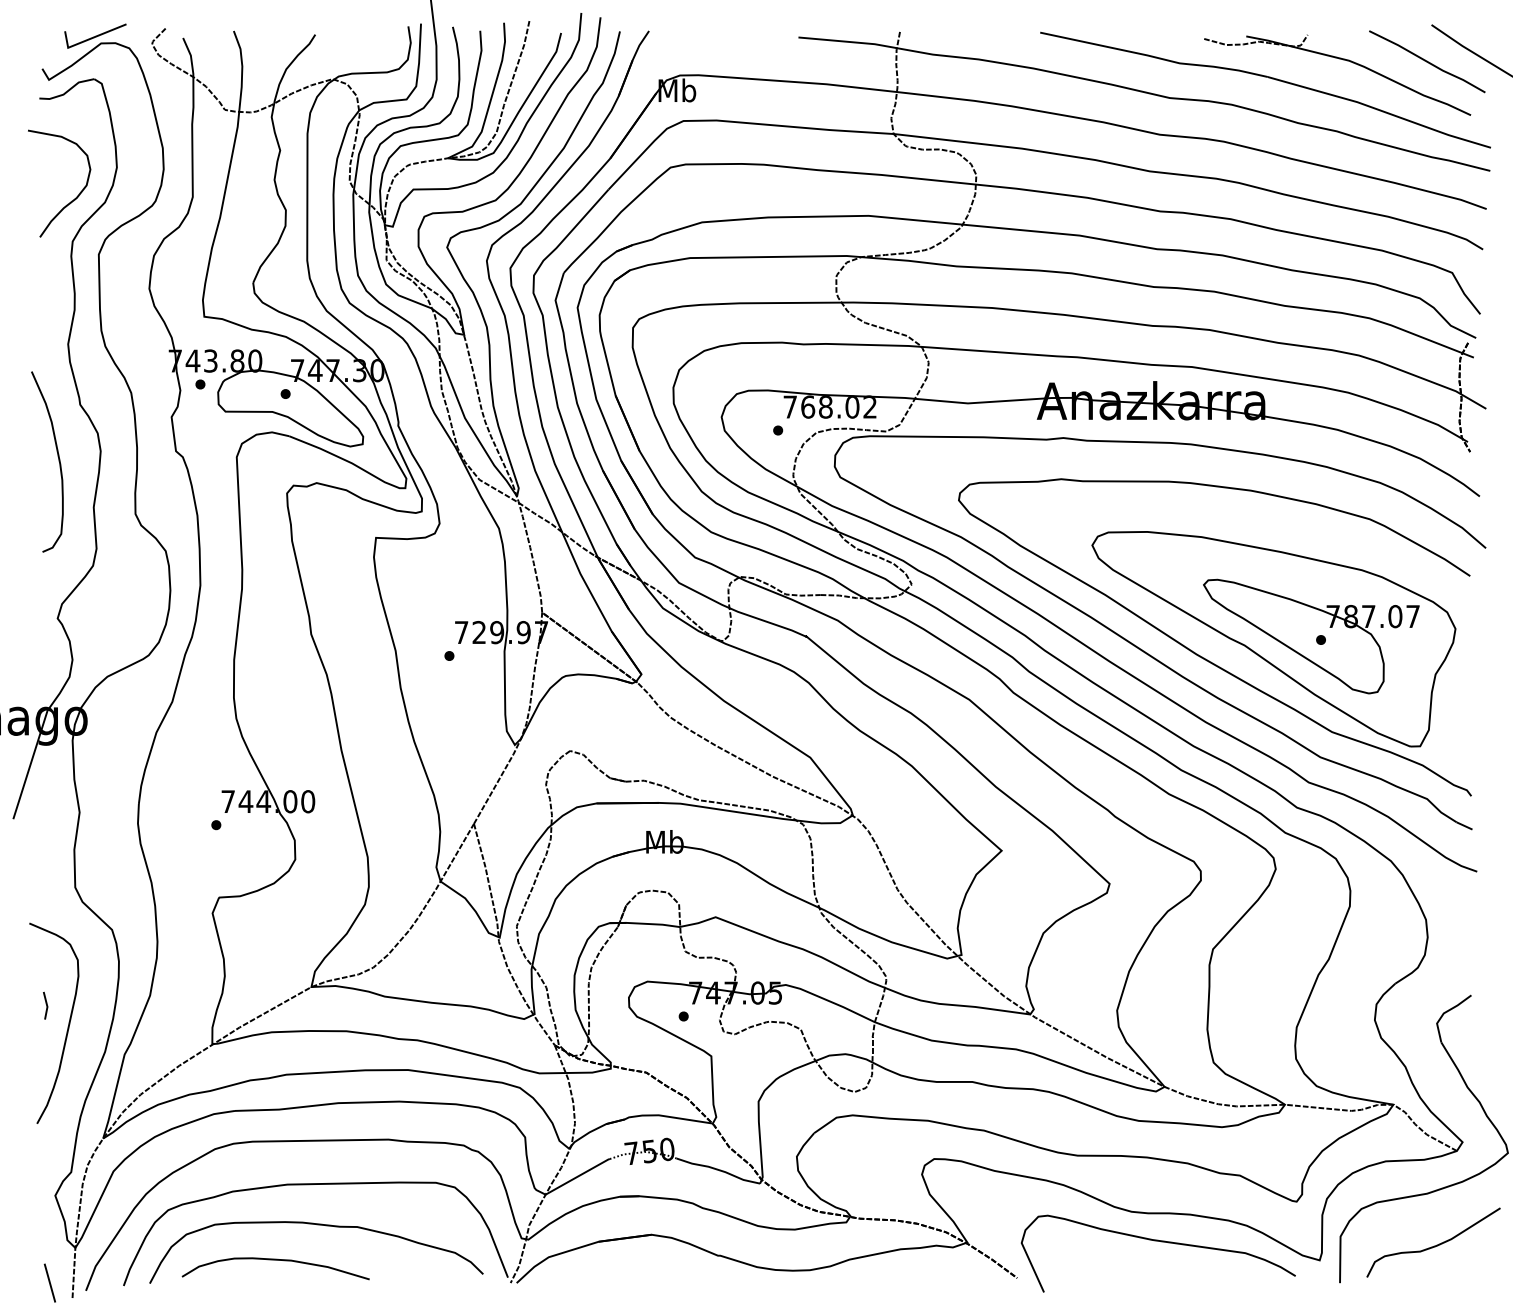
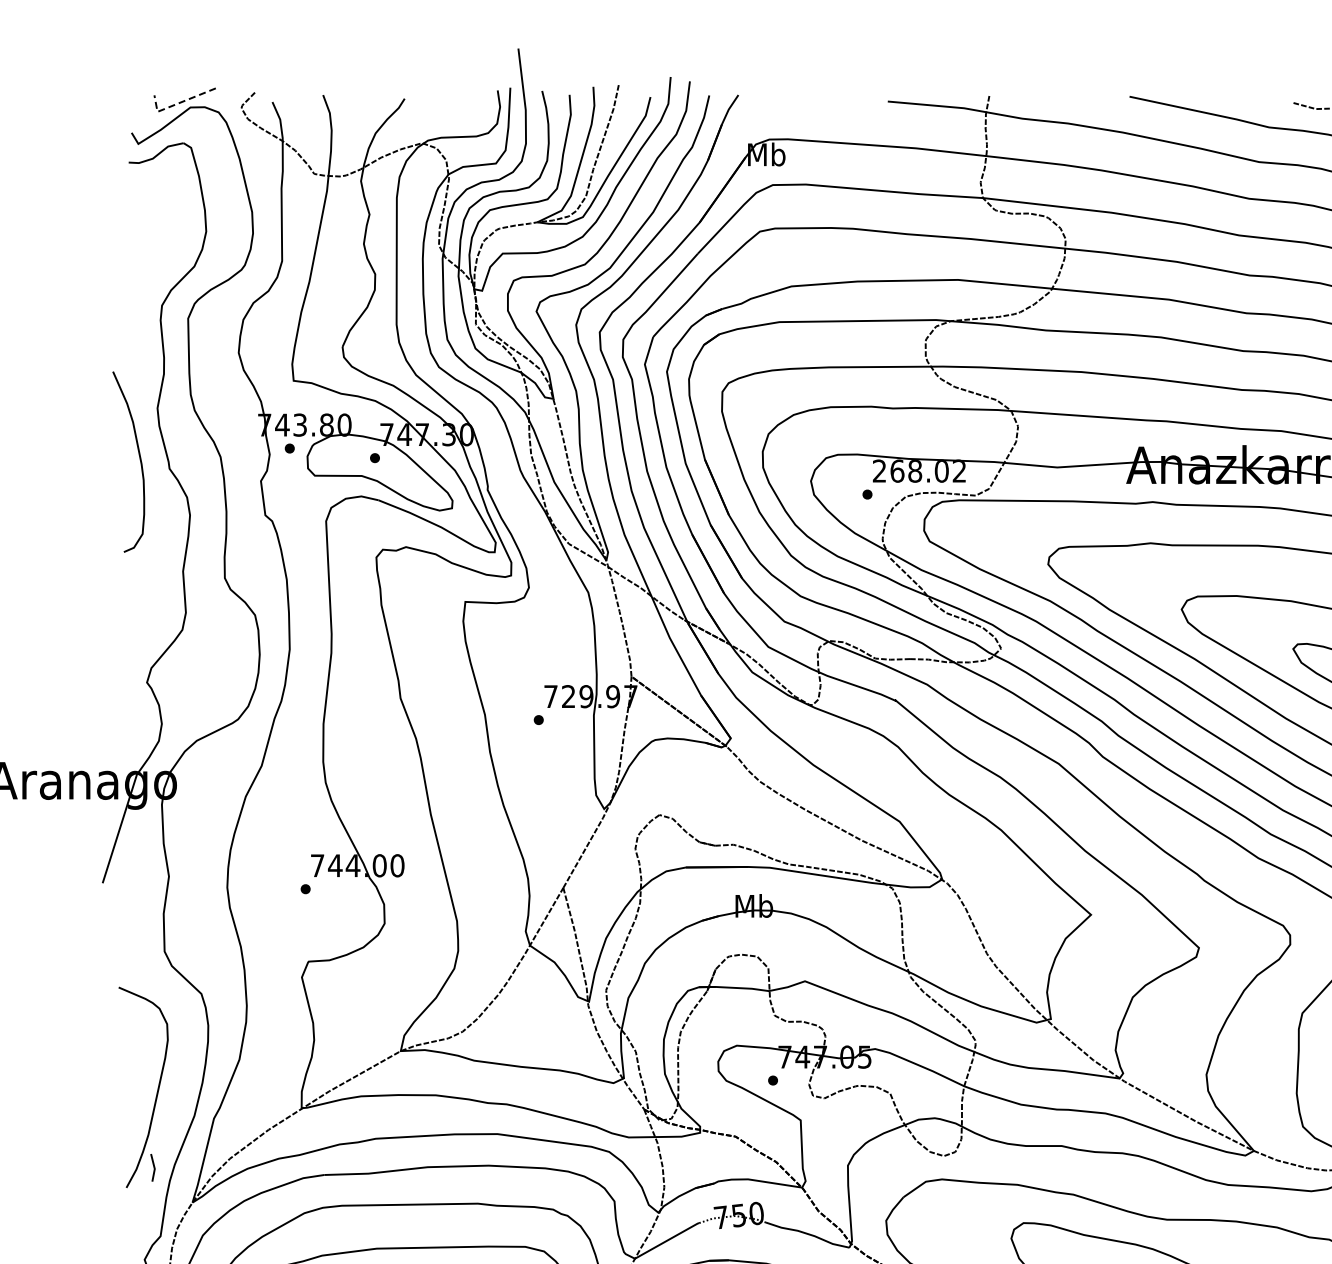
line: (88, 39) -> (177, 103), solid -> dashed
curve: (71, 200) -> (160, 264), removed
text: (789, 406) -> (878, 470), 768.02 -> 268.02
curve: (58, 461) -> (139, 461), moved
line: (45, 1004) -> (152, 1166), moved

